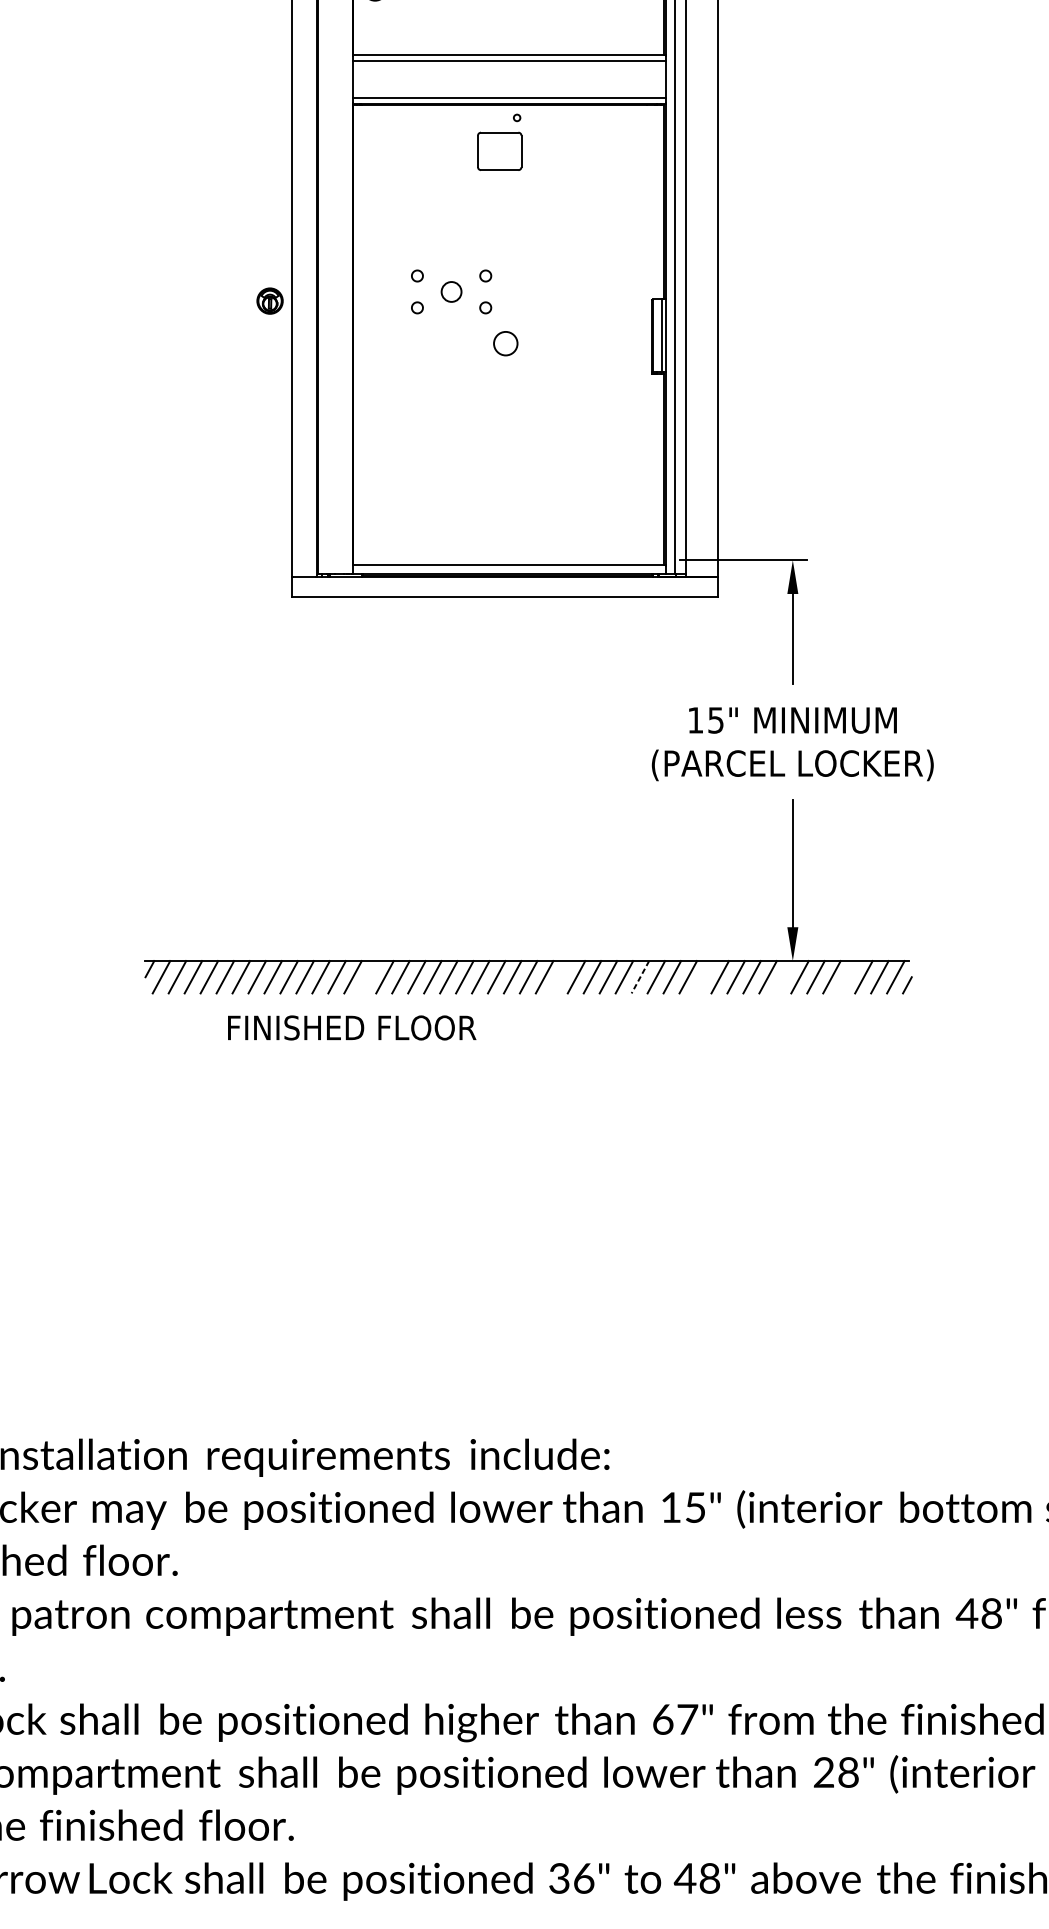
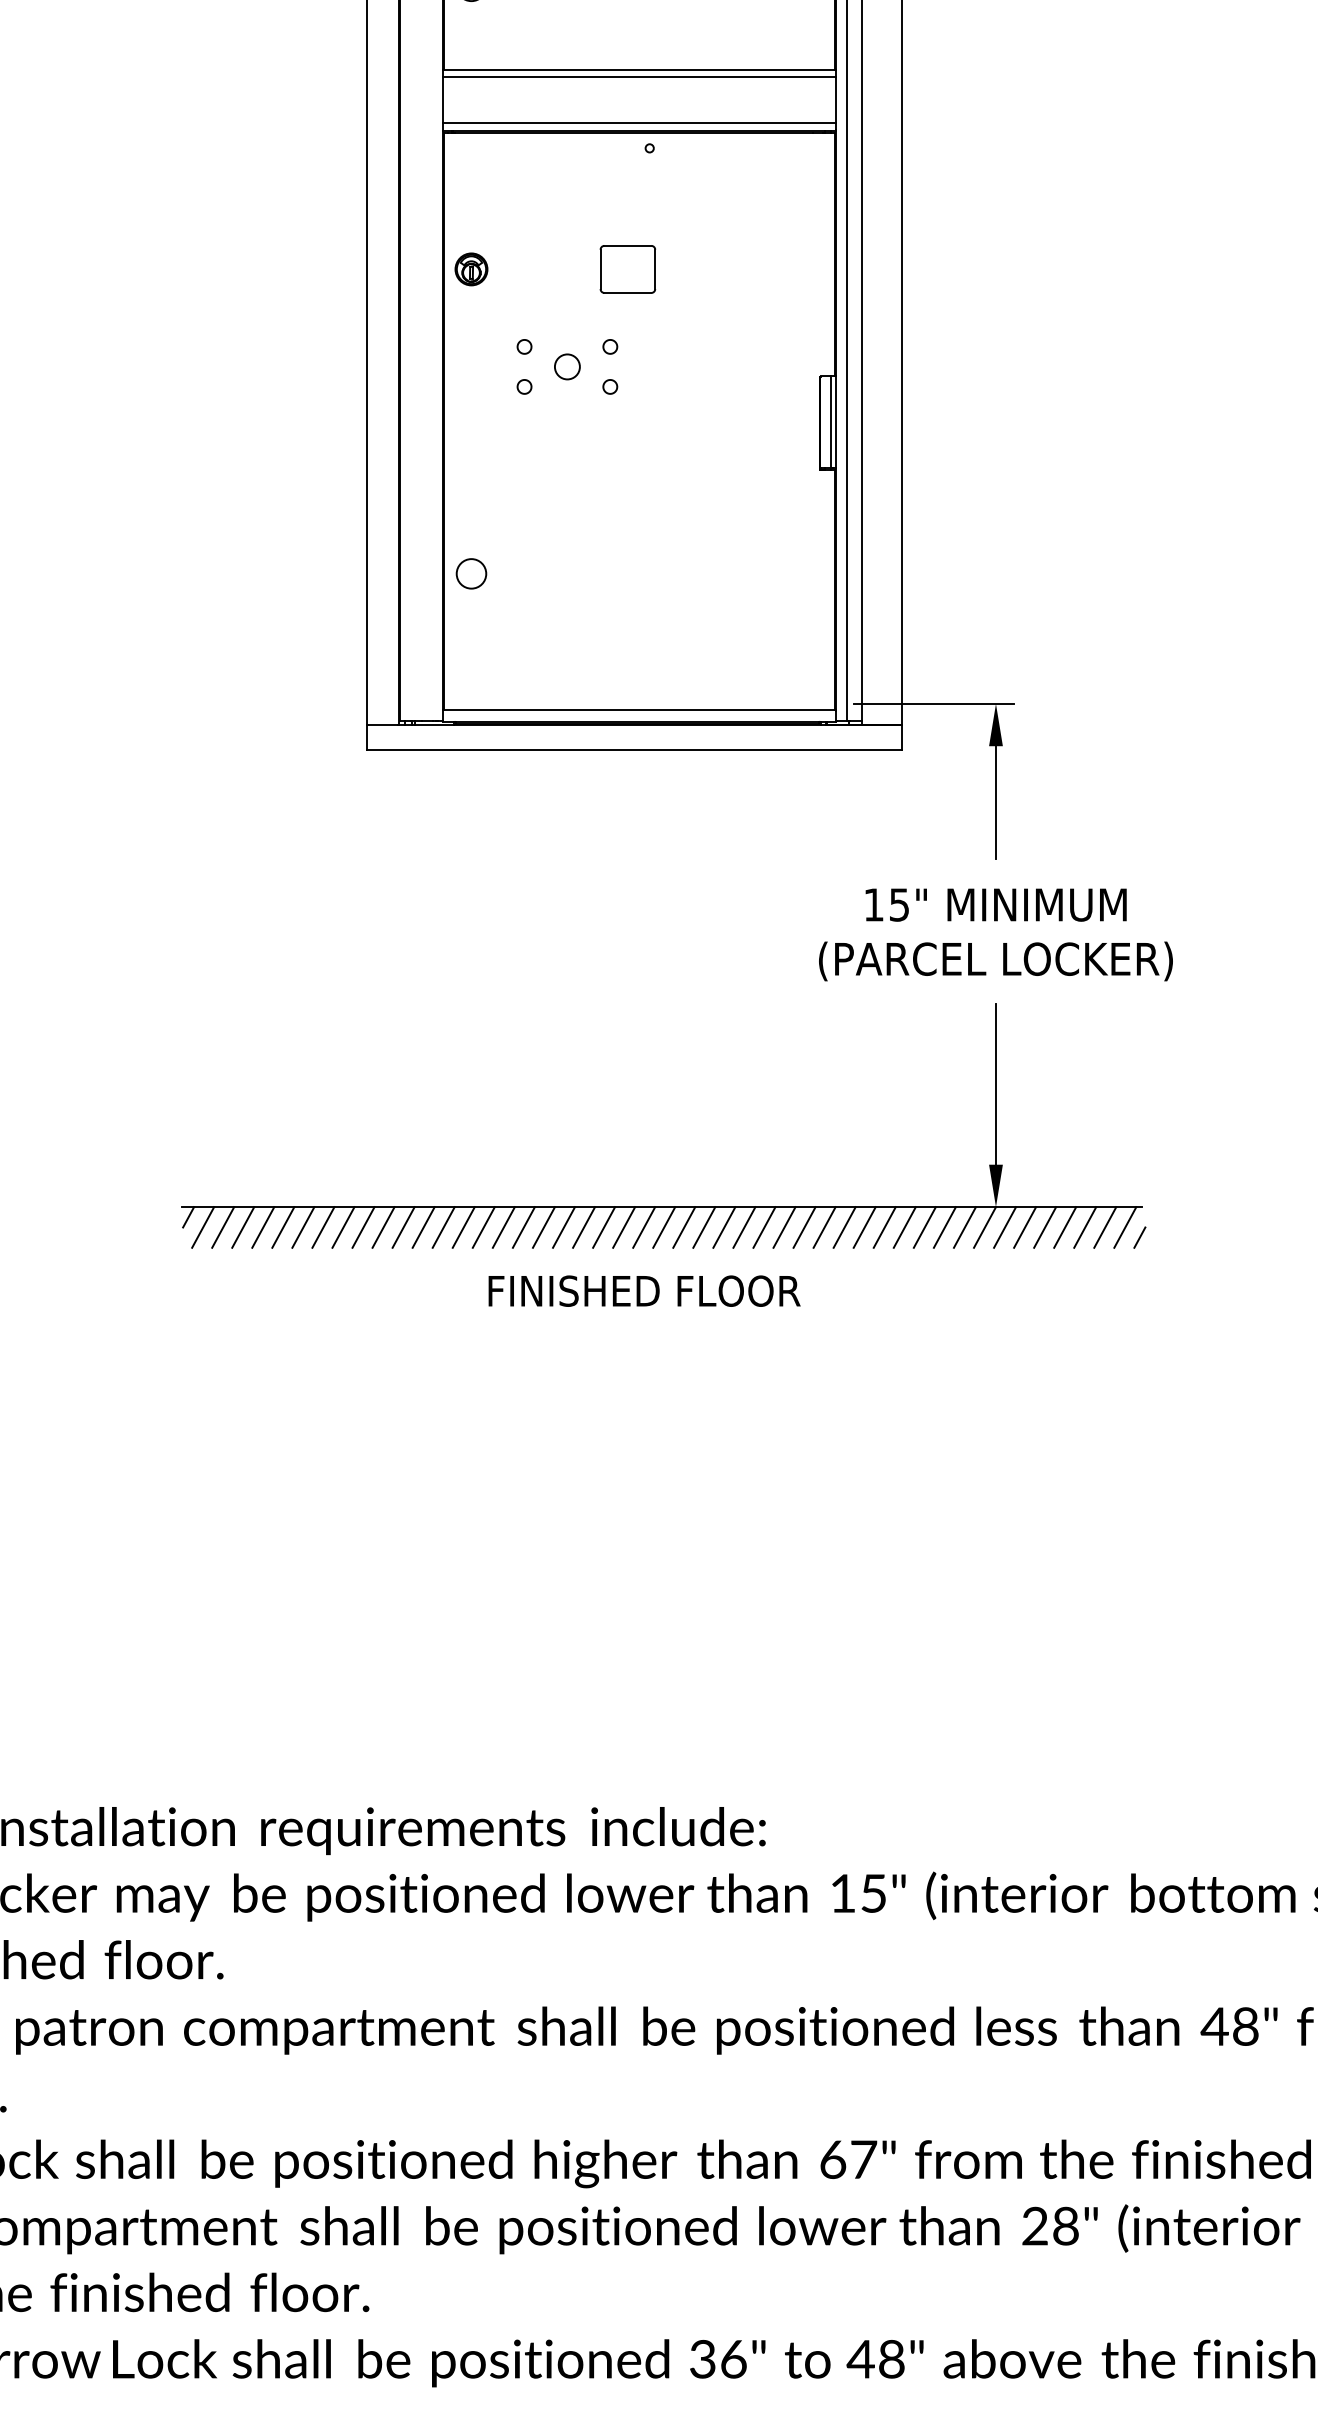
part: (499, 151) -> (627, 269), moved
part: (270, 301) -> (471, 269), moved
circle: (505, 343) -> (471, 573), moved
line: (368, 977) -> (463, 1227), added
line: (560, 977) -> (704, 1227), added
line: (640, 977) -> (804, 1227), dashed -> solid
line: (704, 977) -> (884, 1227), added
line: (783, 977) -> (984, 1227), added
line: (848, 977) -> (1065, 1227), added
text: (352, 1027) -> (644, 1290), moved

